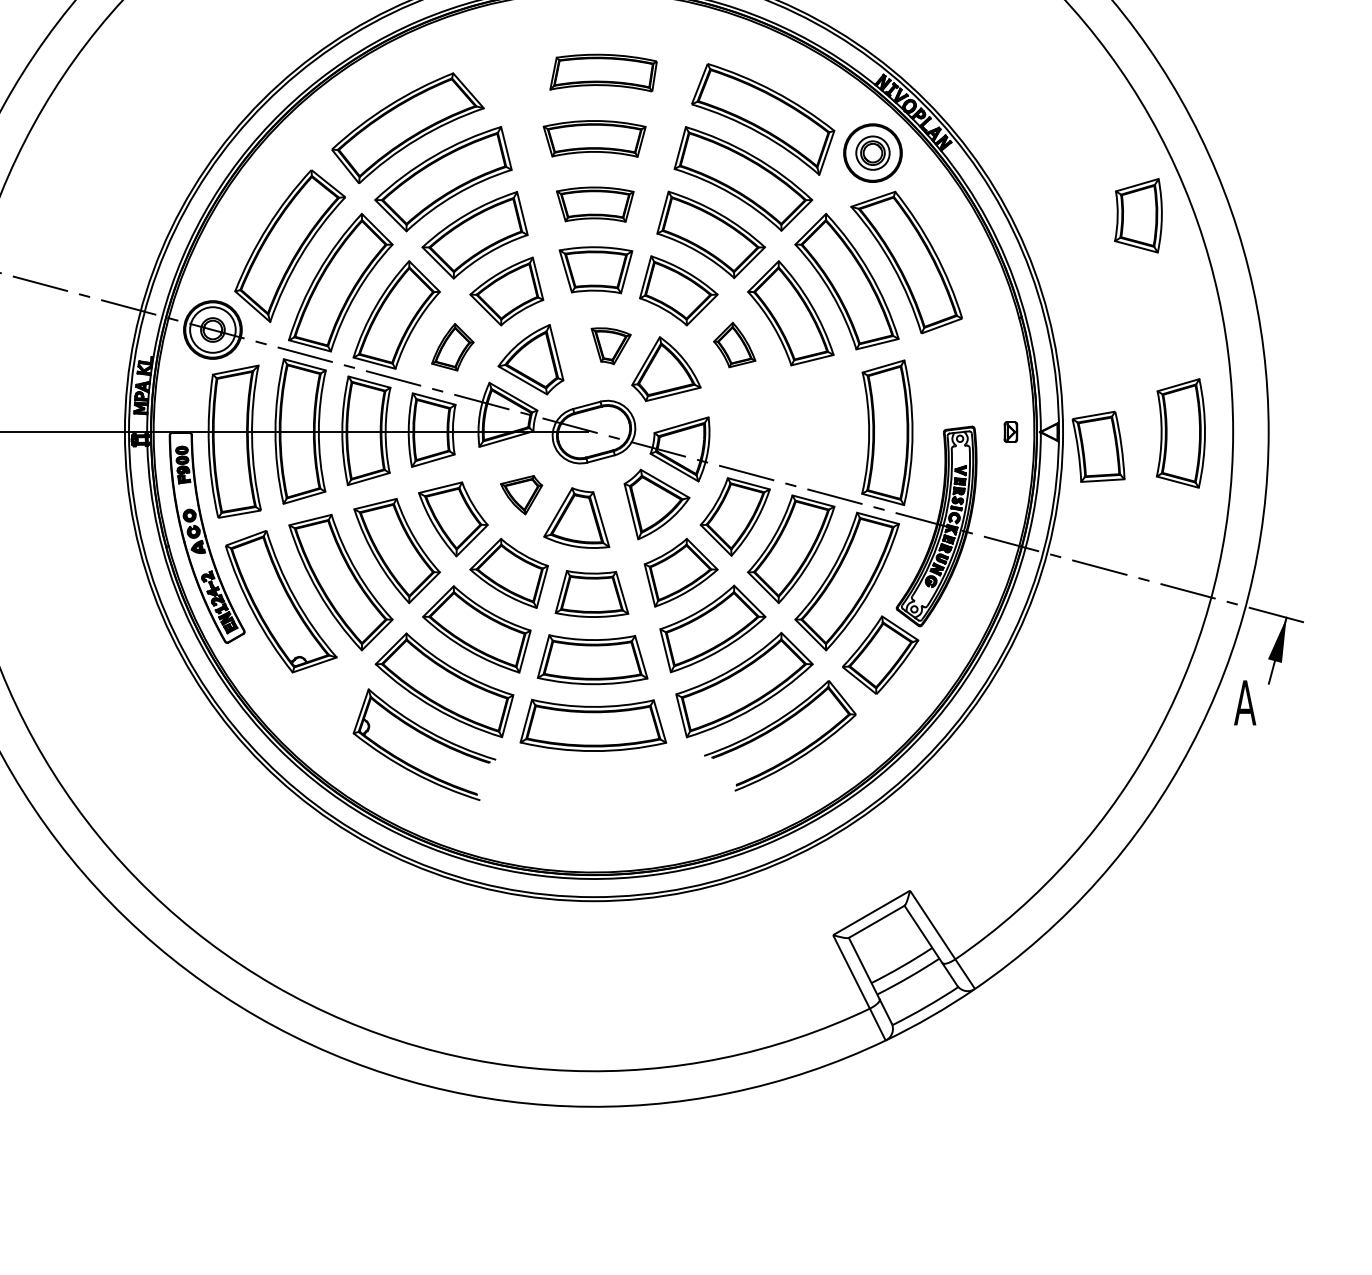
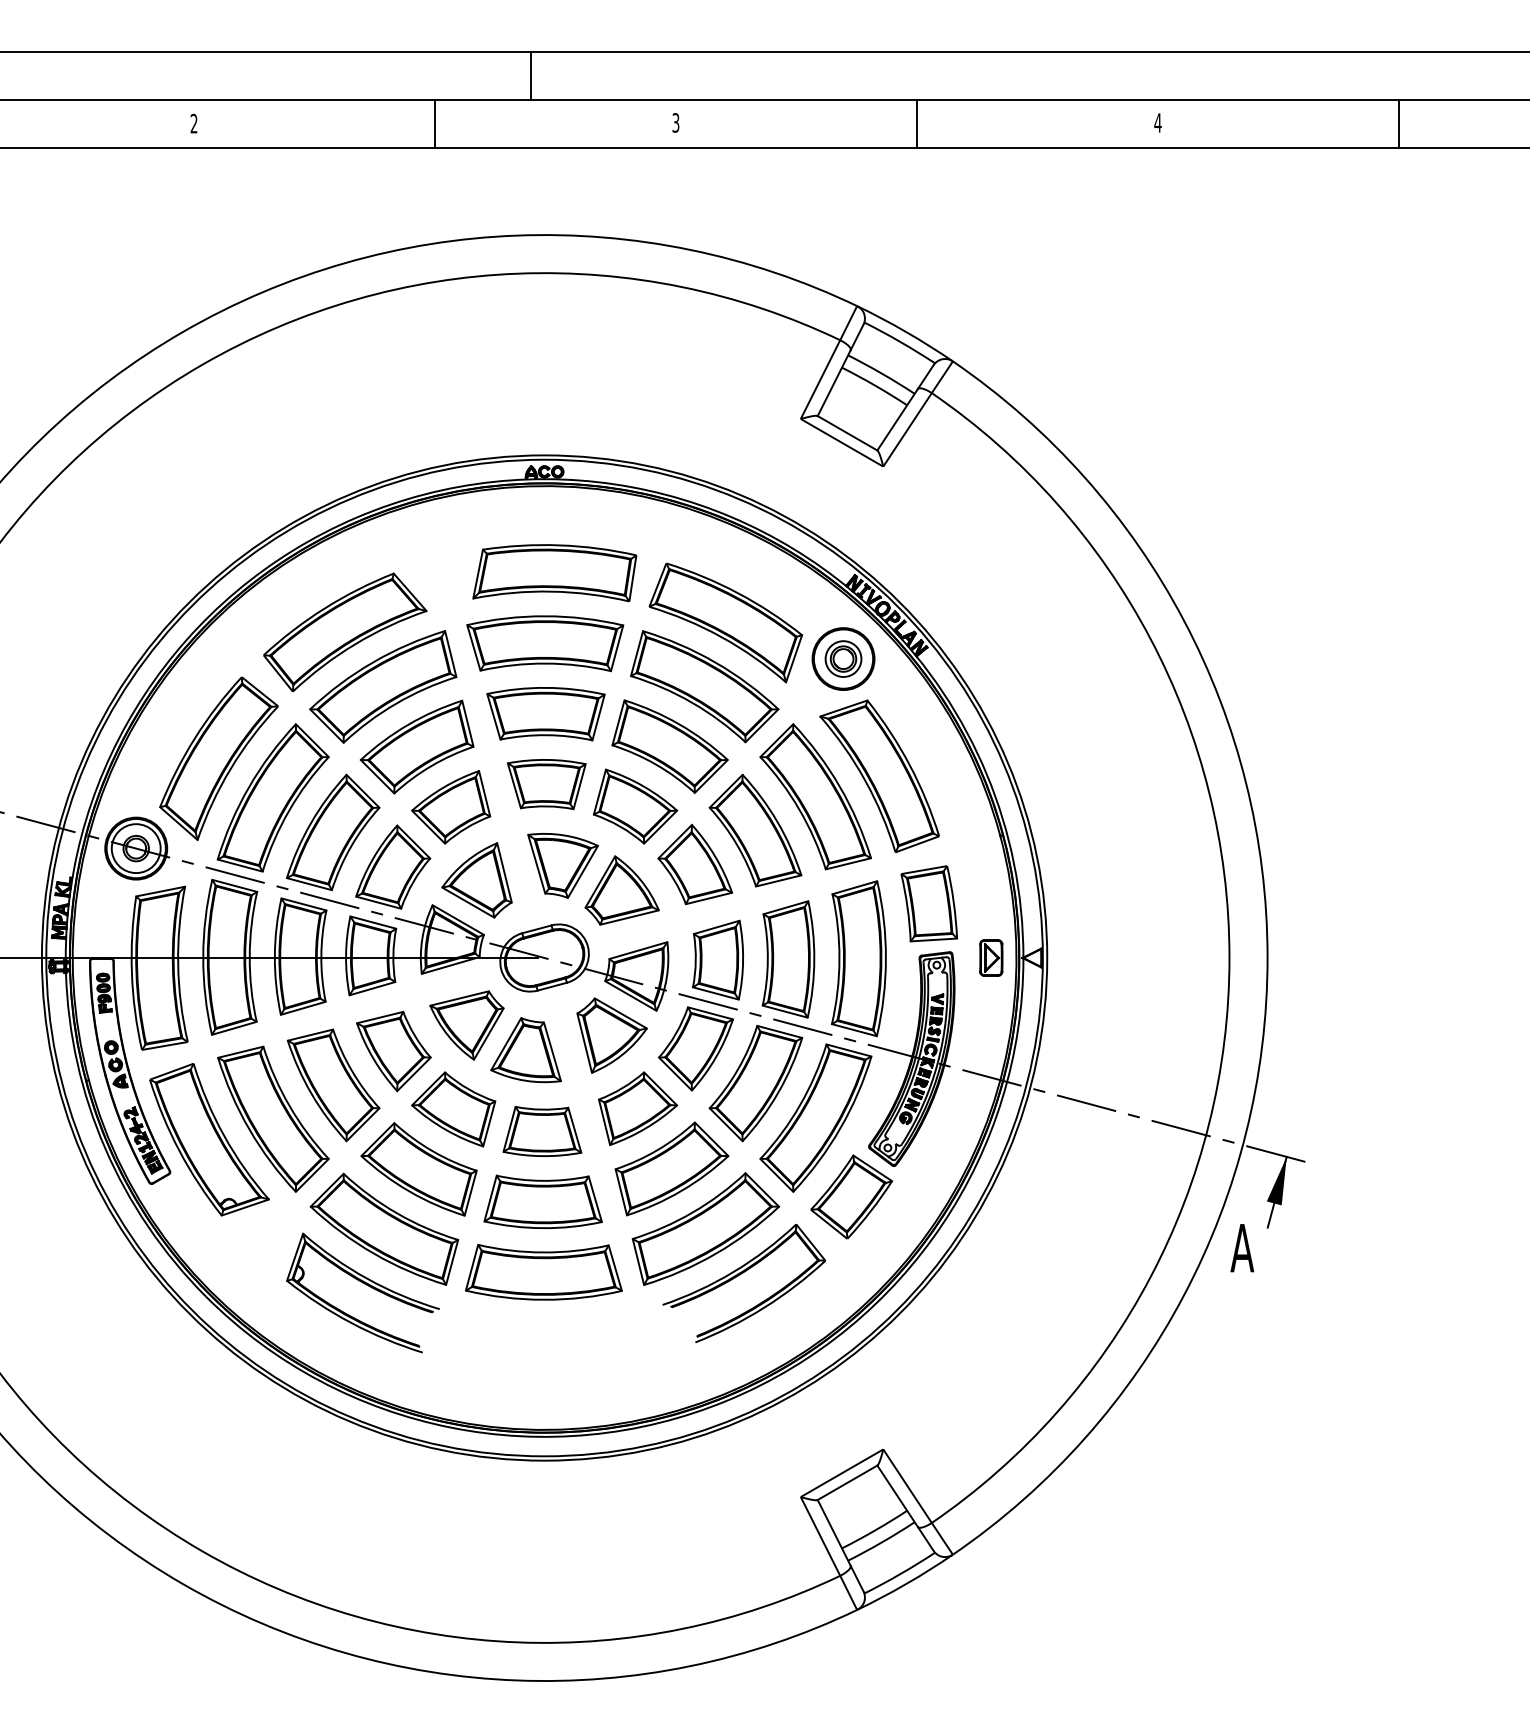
part: (603, 73) -> (554, 573), size x1.43
part: (594, 138) -> (545, 643), size x1.43
part: (594, 204) -> (545, 714), size x1.43
part: (1137, 215) -> (717, 959), moved
part: (734, 344) -> (695, 864), size x1.67
part: (610, 345) -> (562, 865), size x1.67
part: (453, 346) -> (393, 866), size x1.67
part: (1011, 431) -> (991, 957), size x1.67
part: (1180, 433) -> (788, 959), moved
part: (1097, 446) -> (928, 903), moved
part: (521, 495) -> (466, 1025), size x1.67

